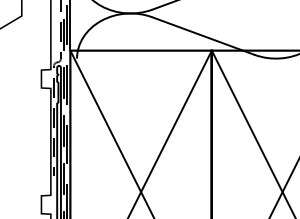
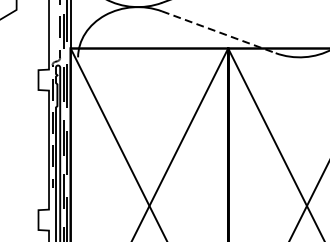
line: (203, 36) -> (218, 32), solid -> dashed

